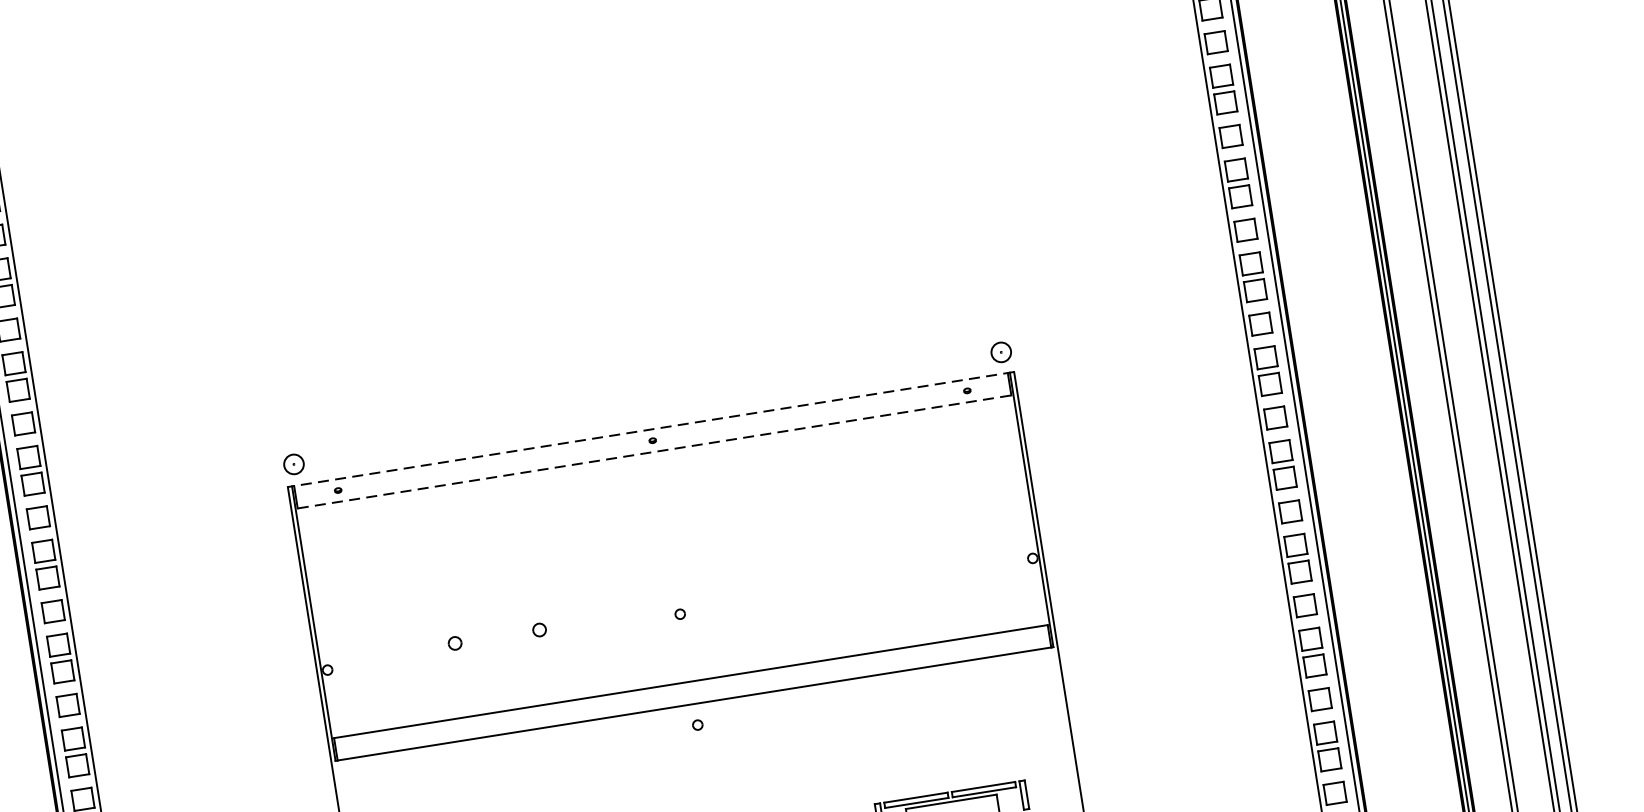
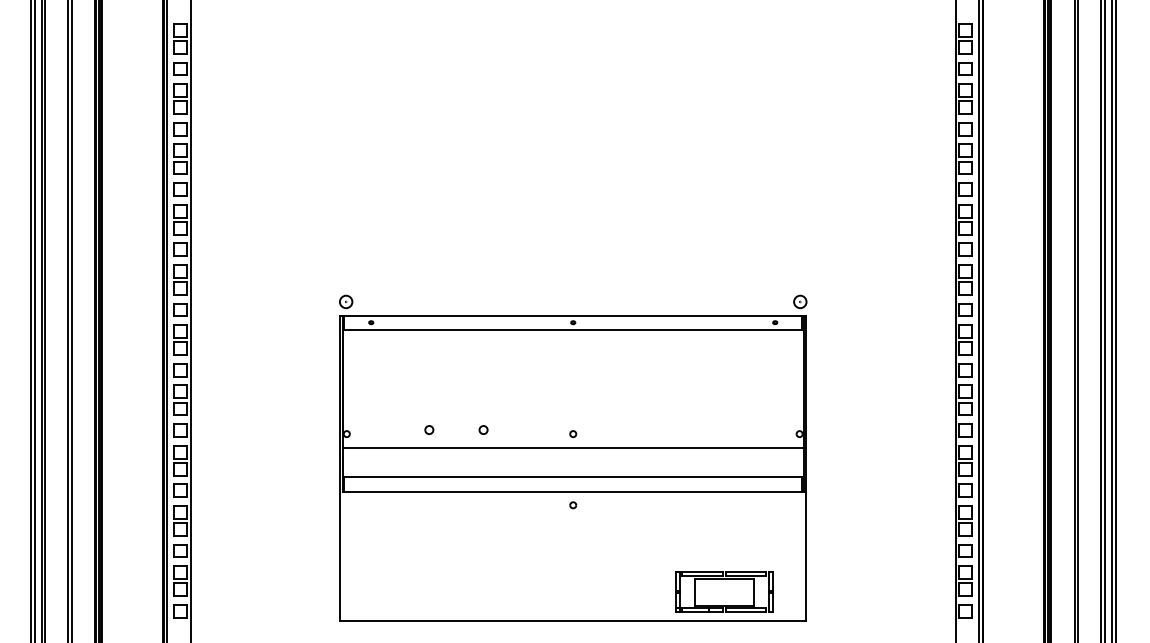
line: (649, 429) -> (572, 315), dashed -> solid
line: (654, 451) -> (573, 329), dashed -> solid
line: (682, 636) -> (572, 448), added

